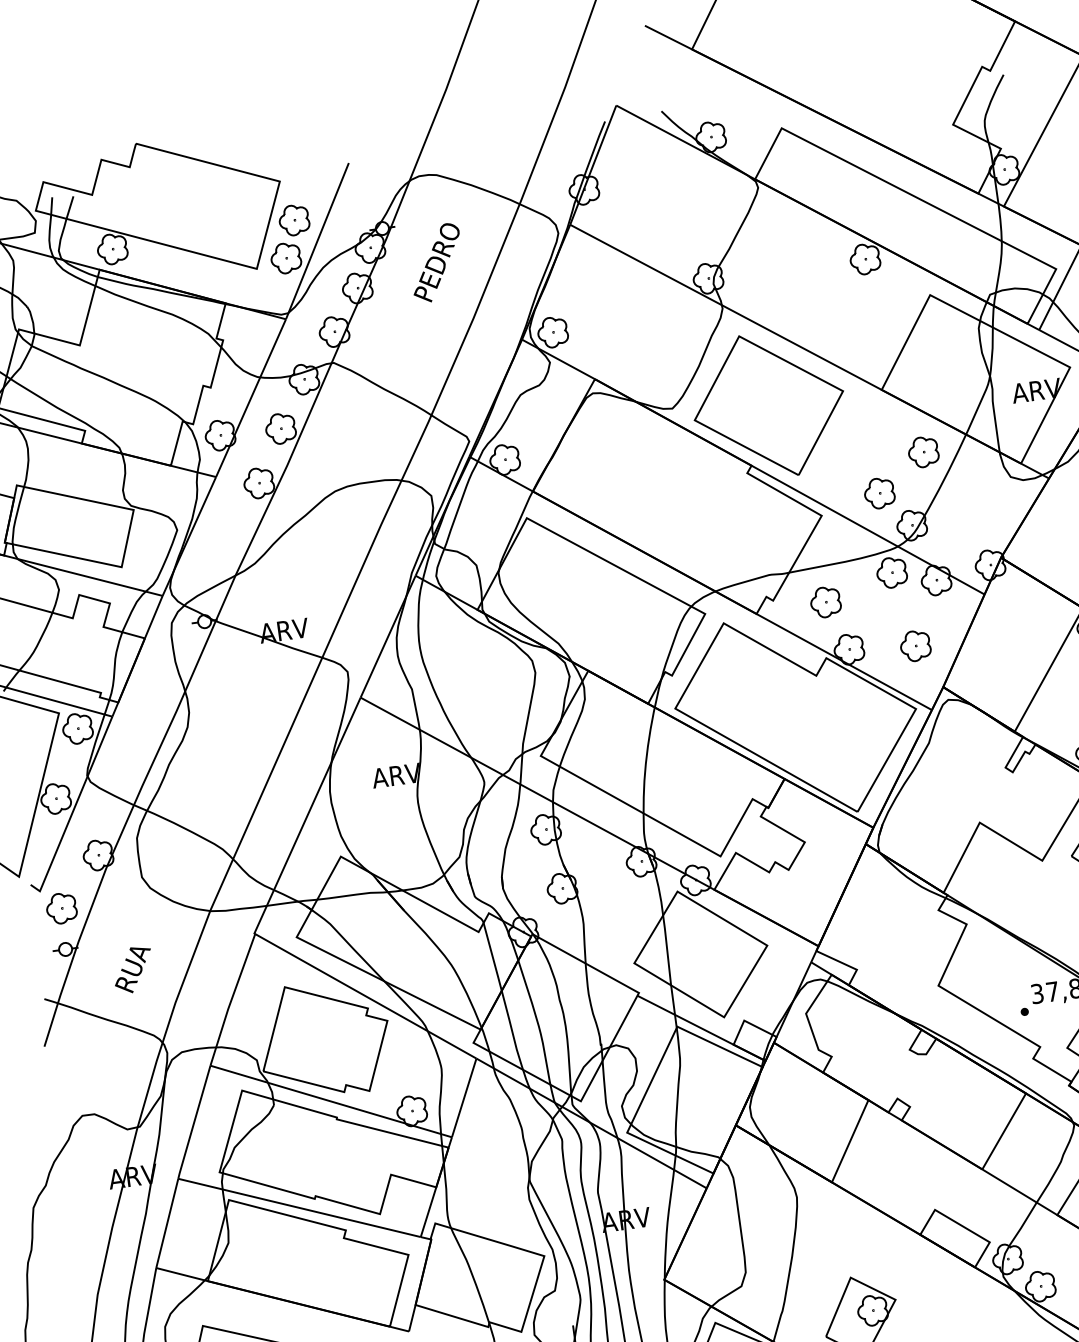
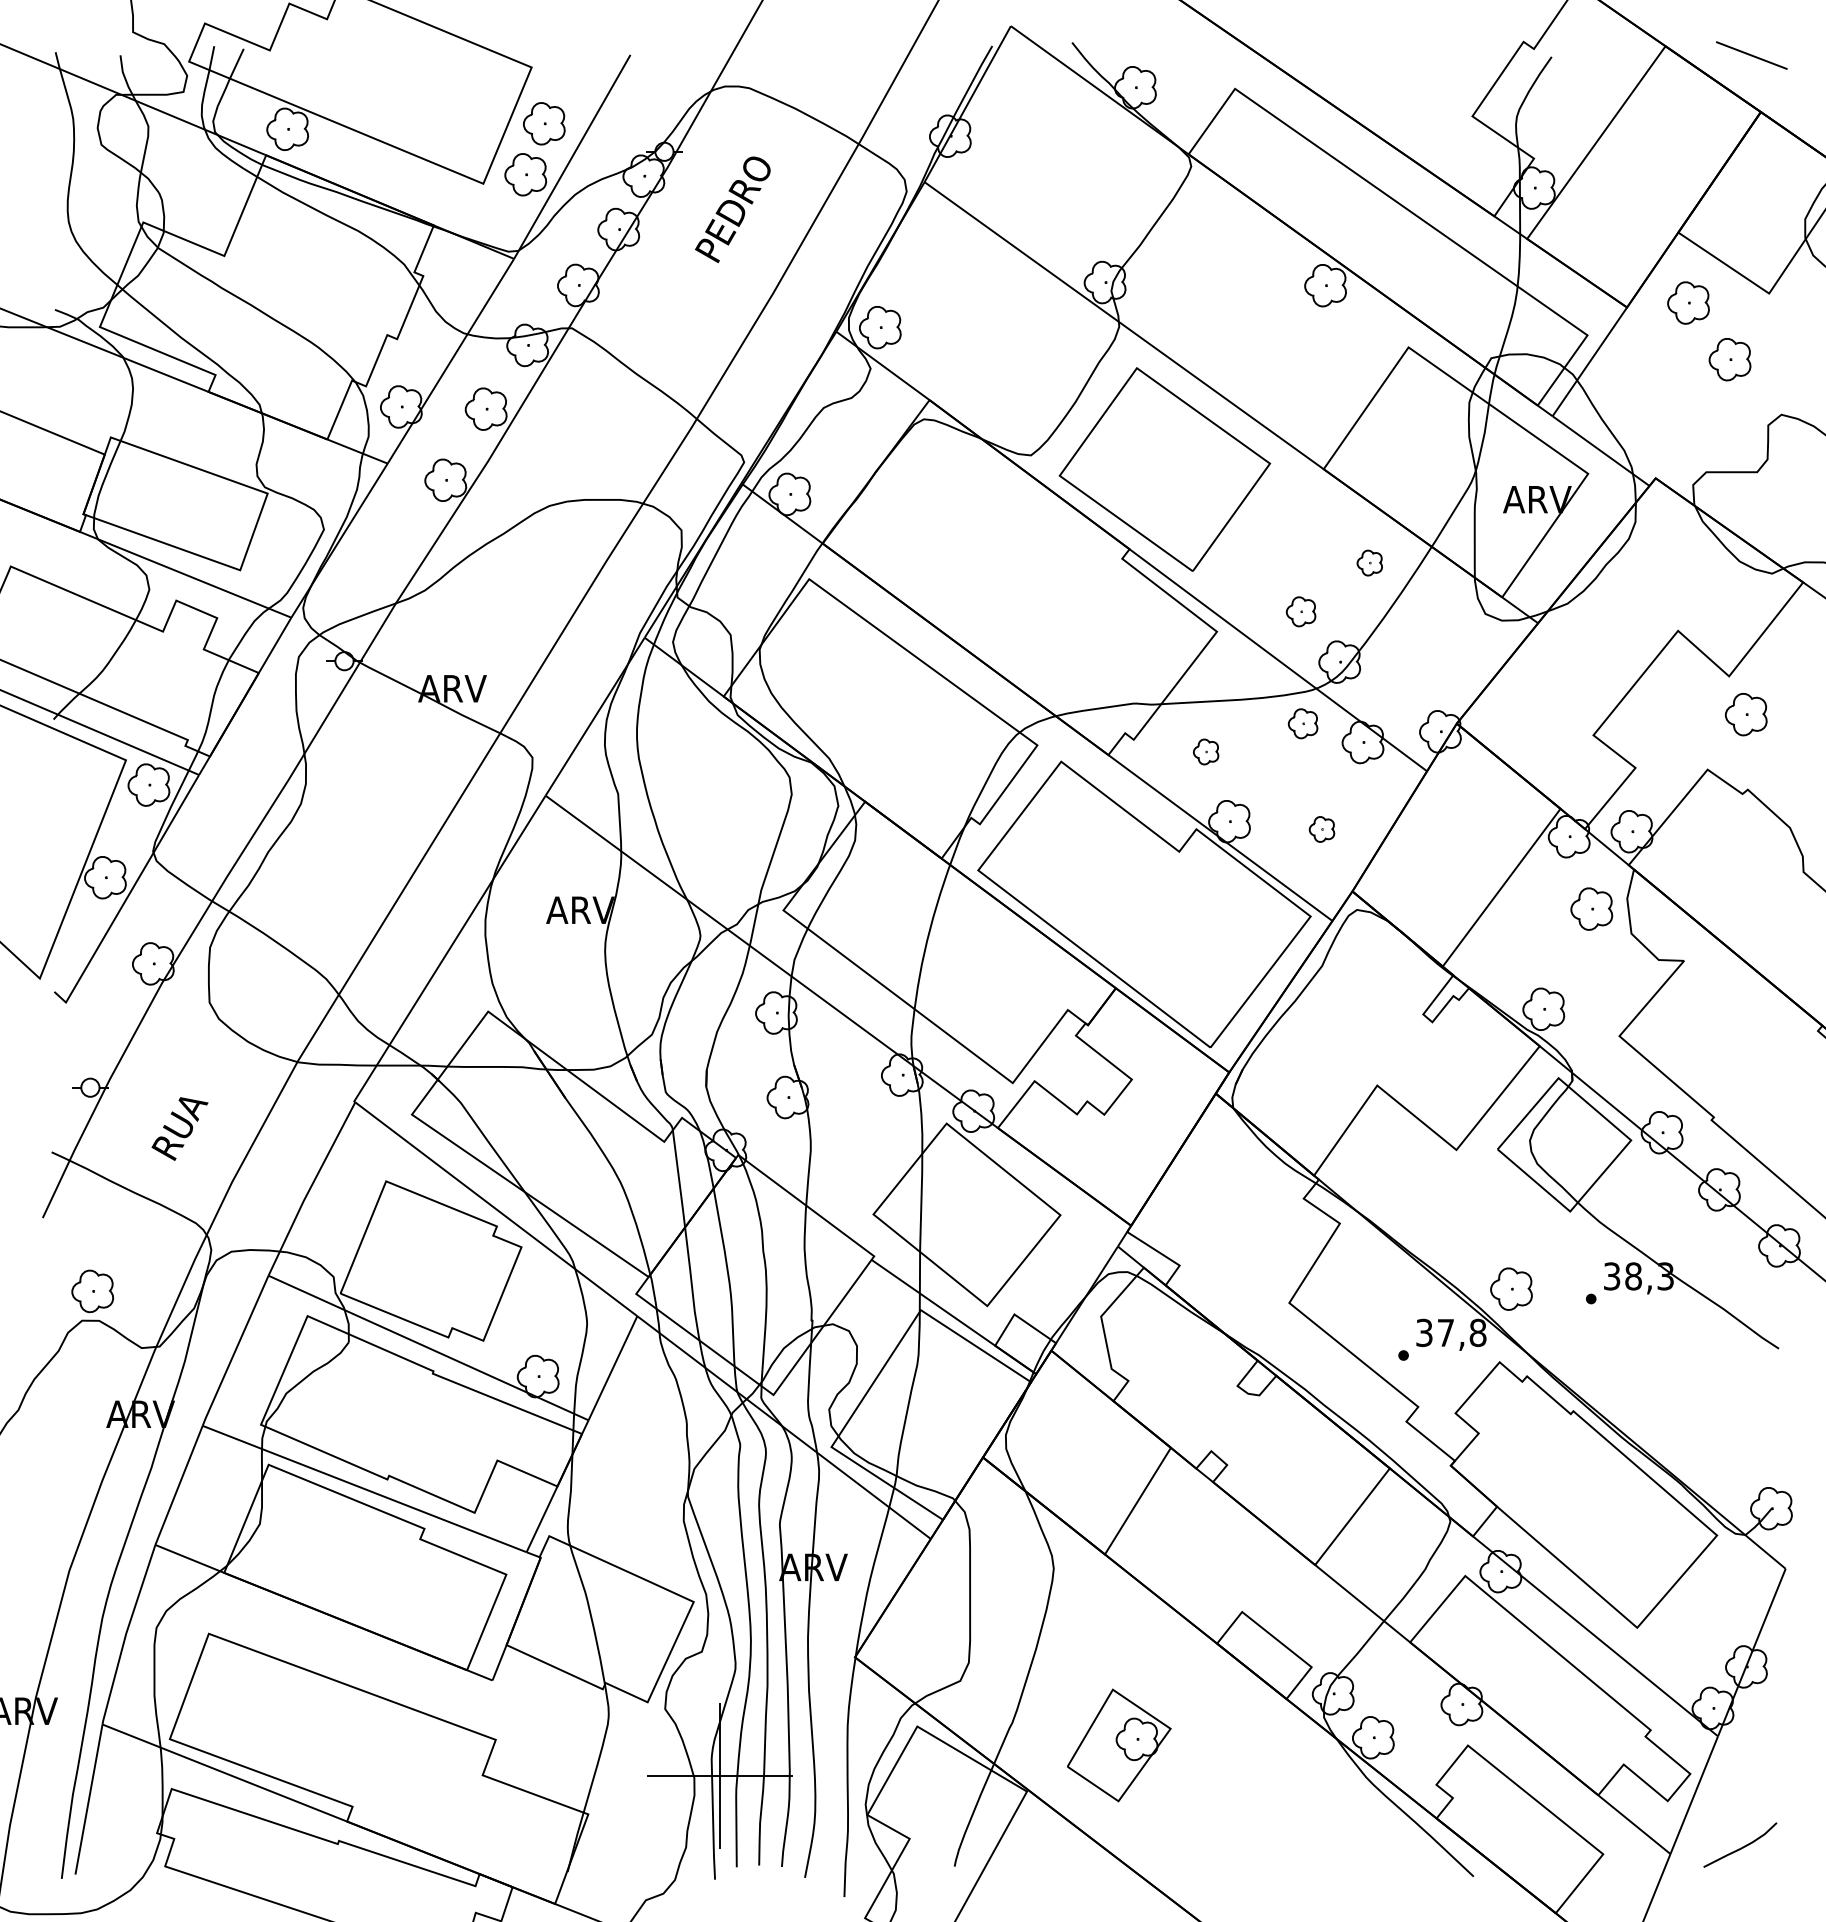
part: (923, 451) -> (1369, 562), size x0.6
part: (879, 493) -> (1300, 611), size x0.7
part: (891, 572) -> (1302, 723), size x0.7
part: (825, 602) -> (1205, 751), size x0.6
part: (915, 646) -> (1321, 829), size x0.6
part: (61, 908) -> (92, 1291), moved

